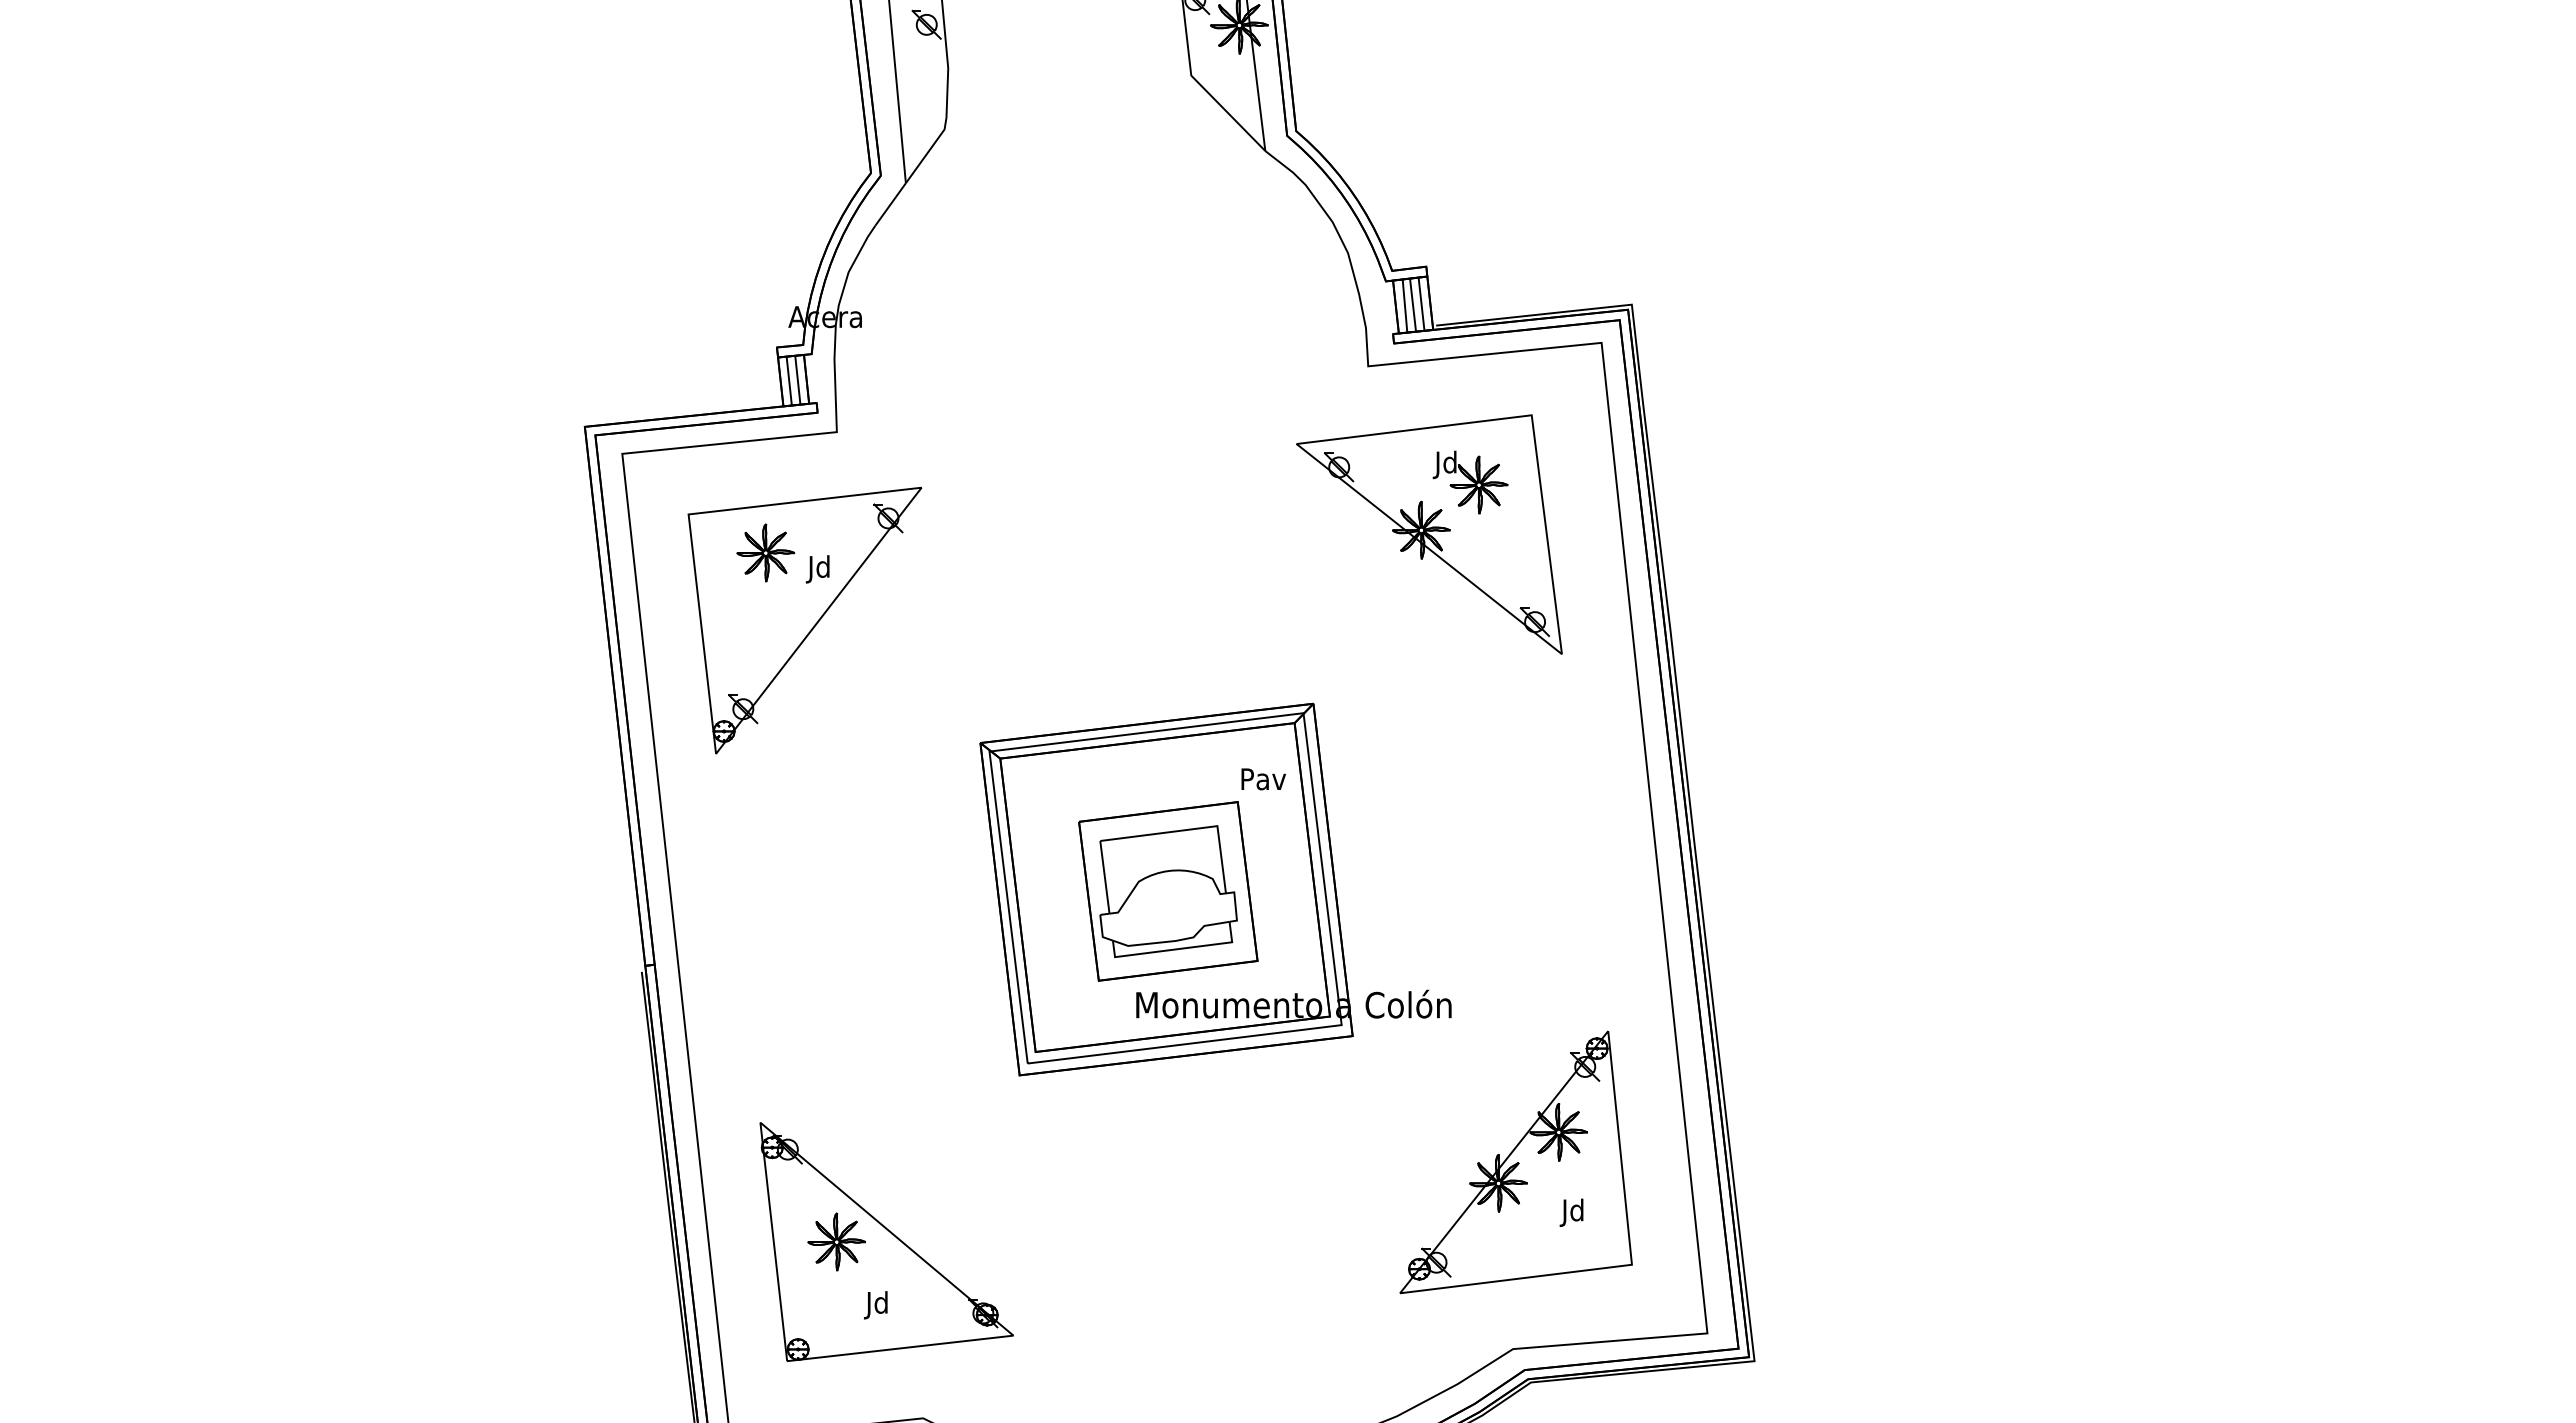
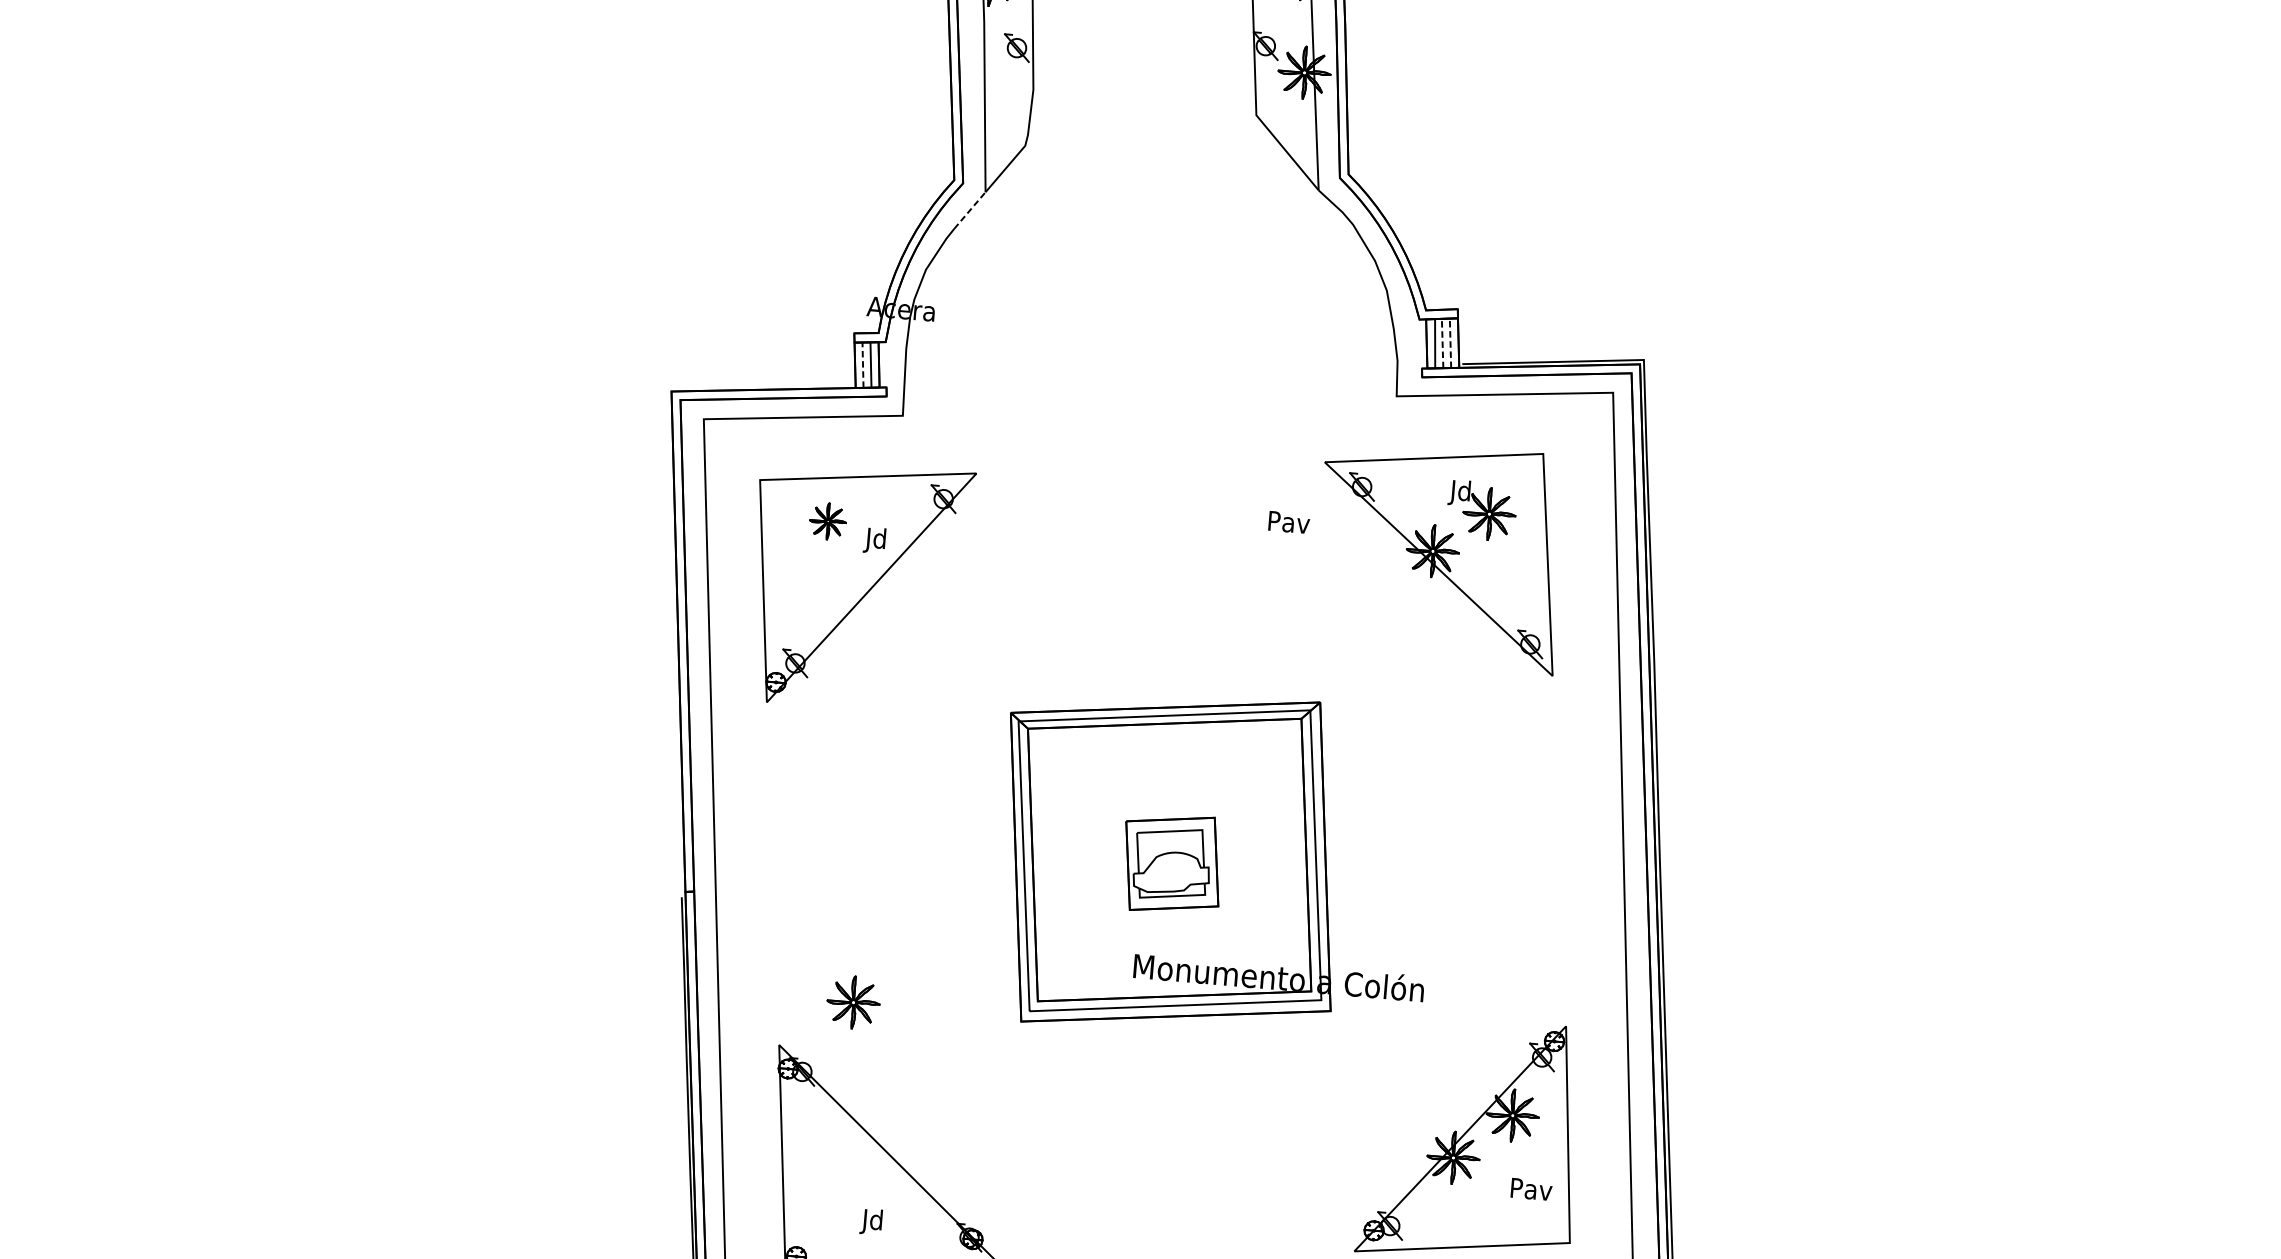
line: (890, 204) -> (969, 210), solid -> dashed
line: (1421, 304) -> (1450, 343), solid -> dashed
line: (1413, 305) -> (1443, 343), solid -> dashed
line: (789, 381) -> (863, 365), solid -> dashed
part: (765, 552) -> (827, 521), size x0.7
text: (1263, 779) -> (1289, 522), moved
part: (1168, 891) -> (1172, 863), size x0.6
text: (1583, 1212) -> (1529, 1191), Jd -> Pav
part: (836, 1241) -> (853, 1002), moved

